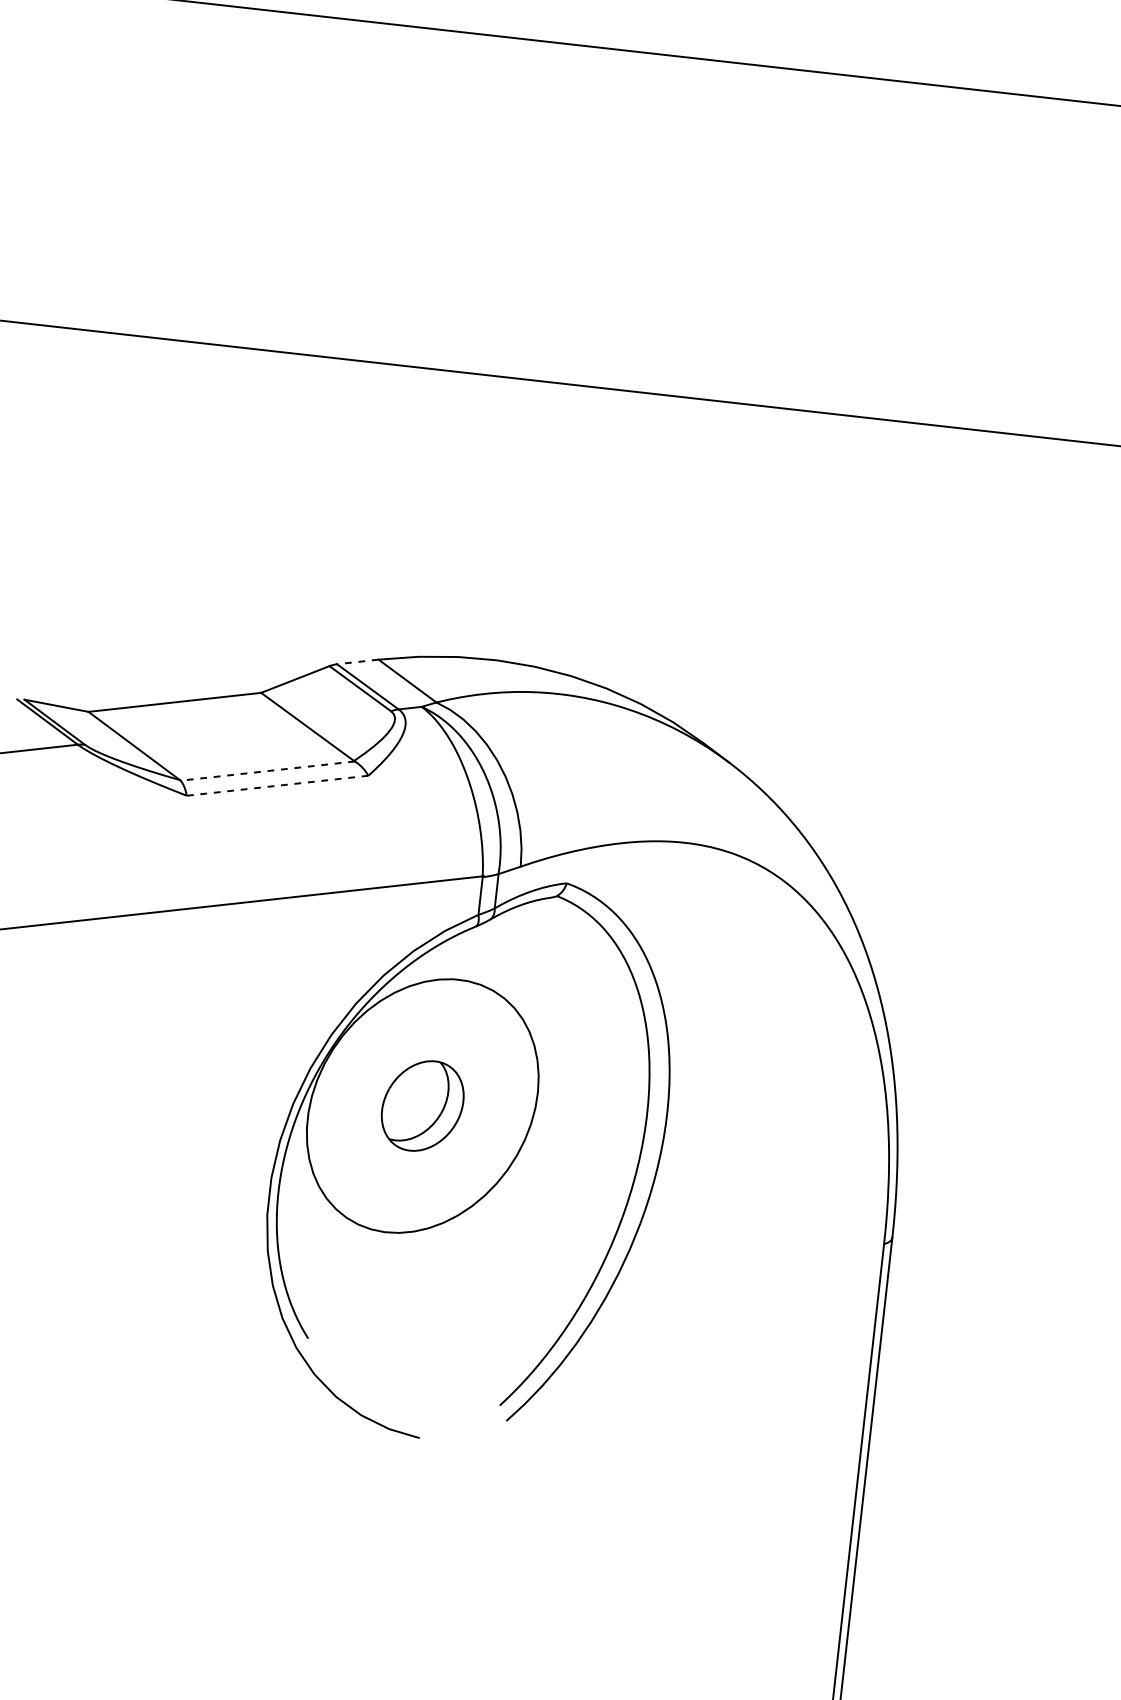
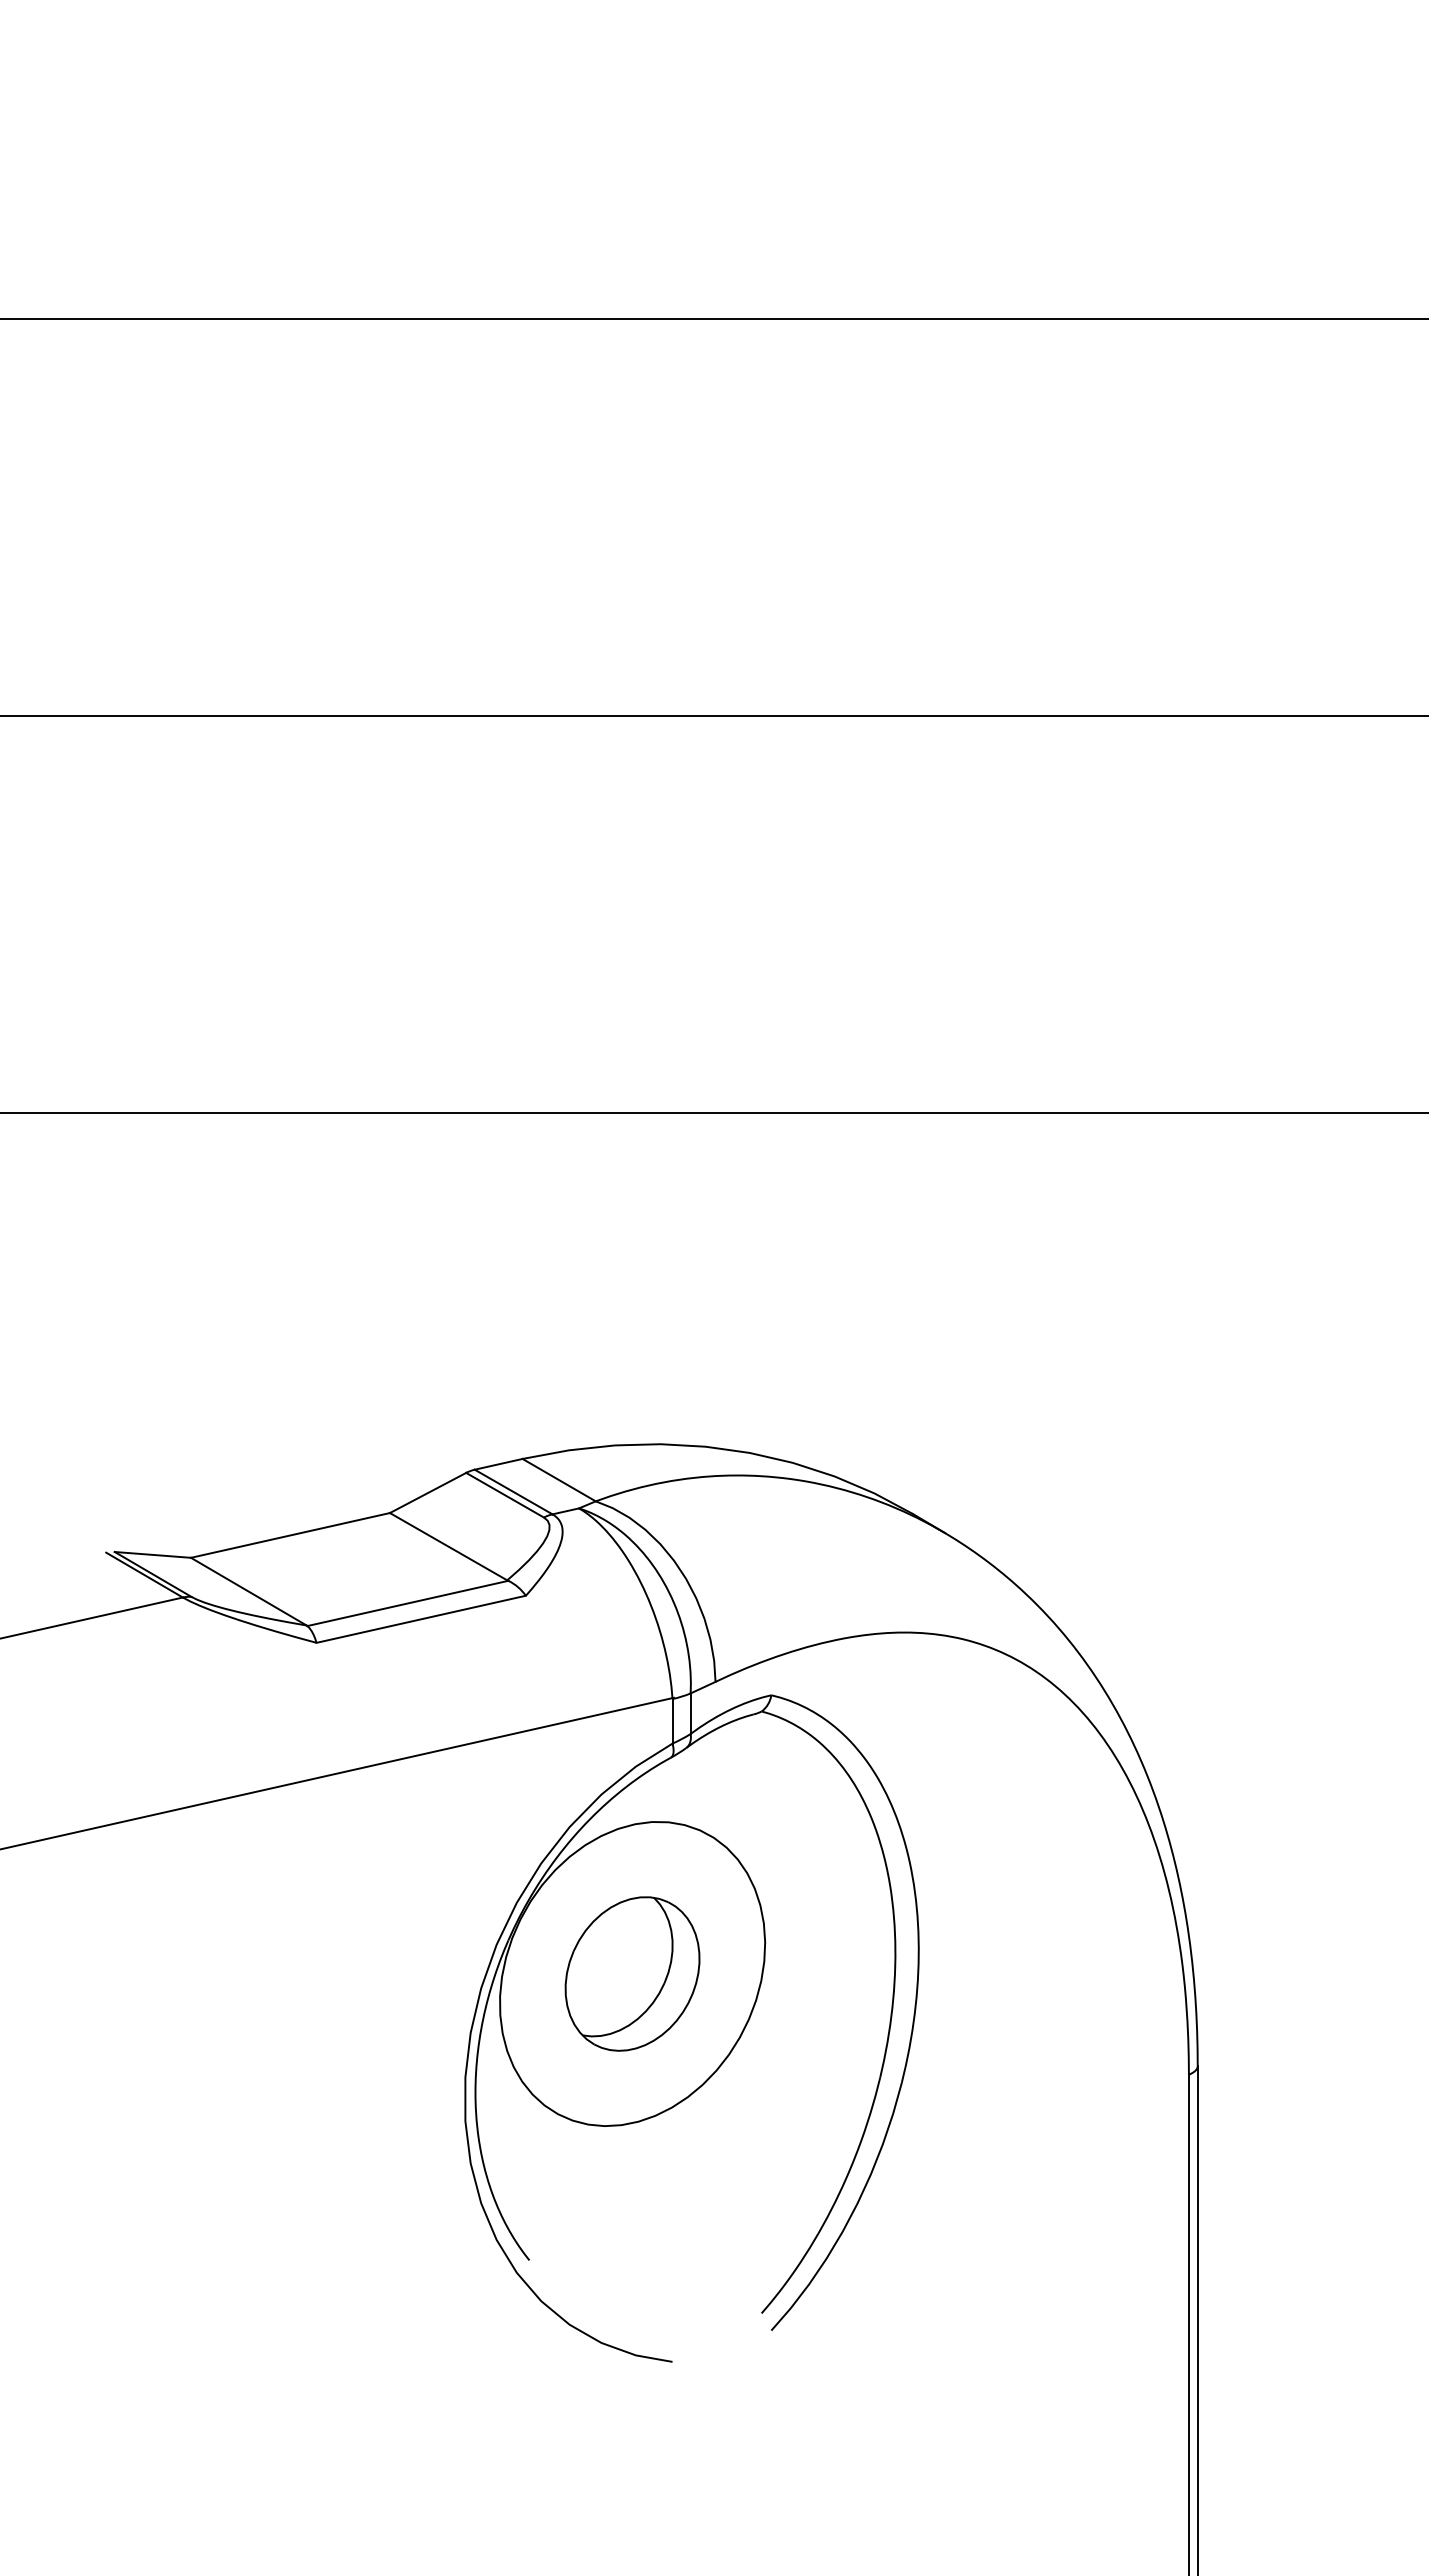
line: (357, 662) -> (498, 1464), dashed -> solid
line: (267, 771) -> (407, 1603), dashed -> solid
line: (276, 785) -> (420, 1619), dashed -> solid
part: (422, 1105) -> (632, 1973), size x1.43

